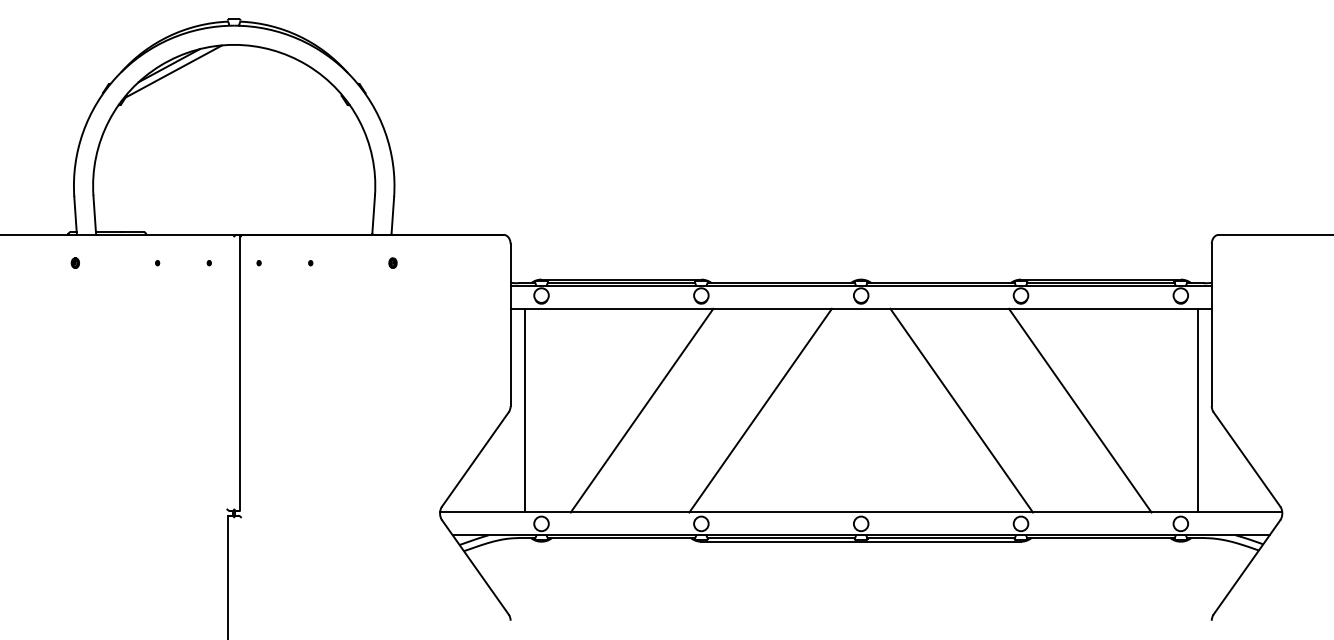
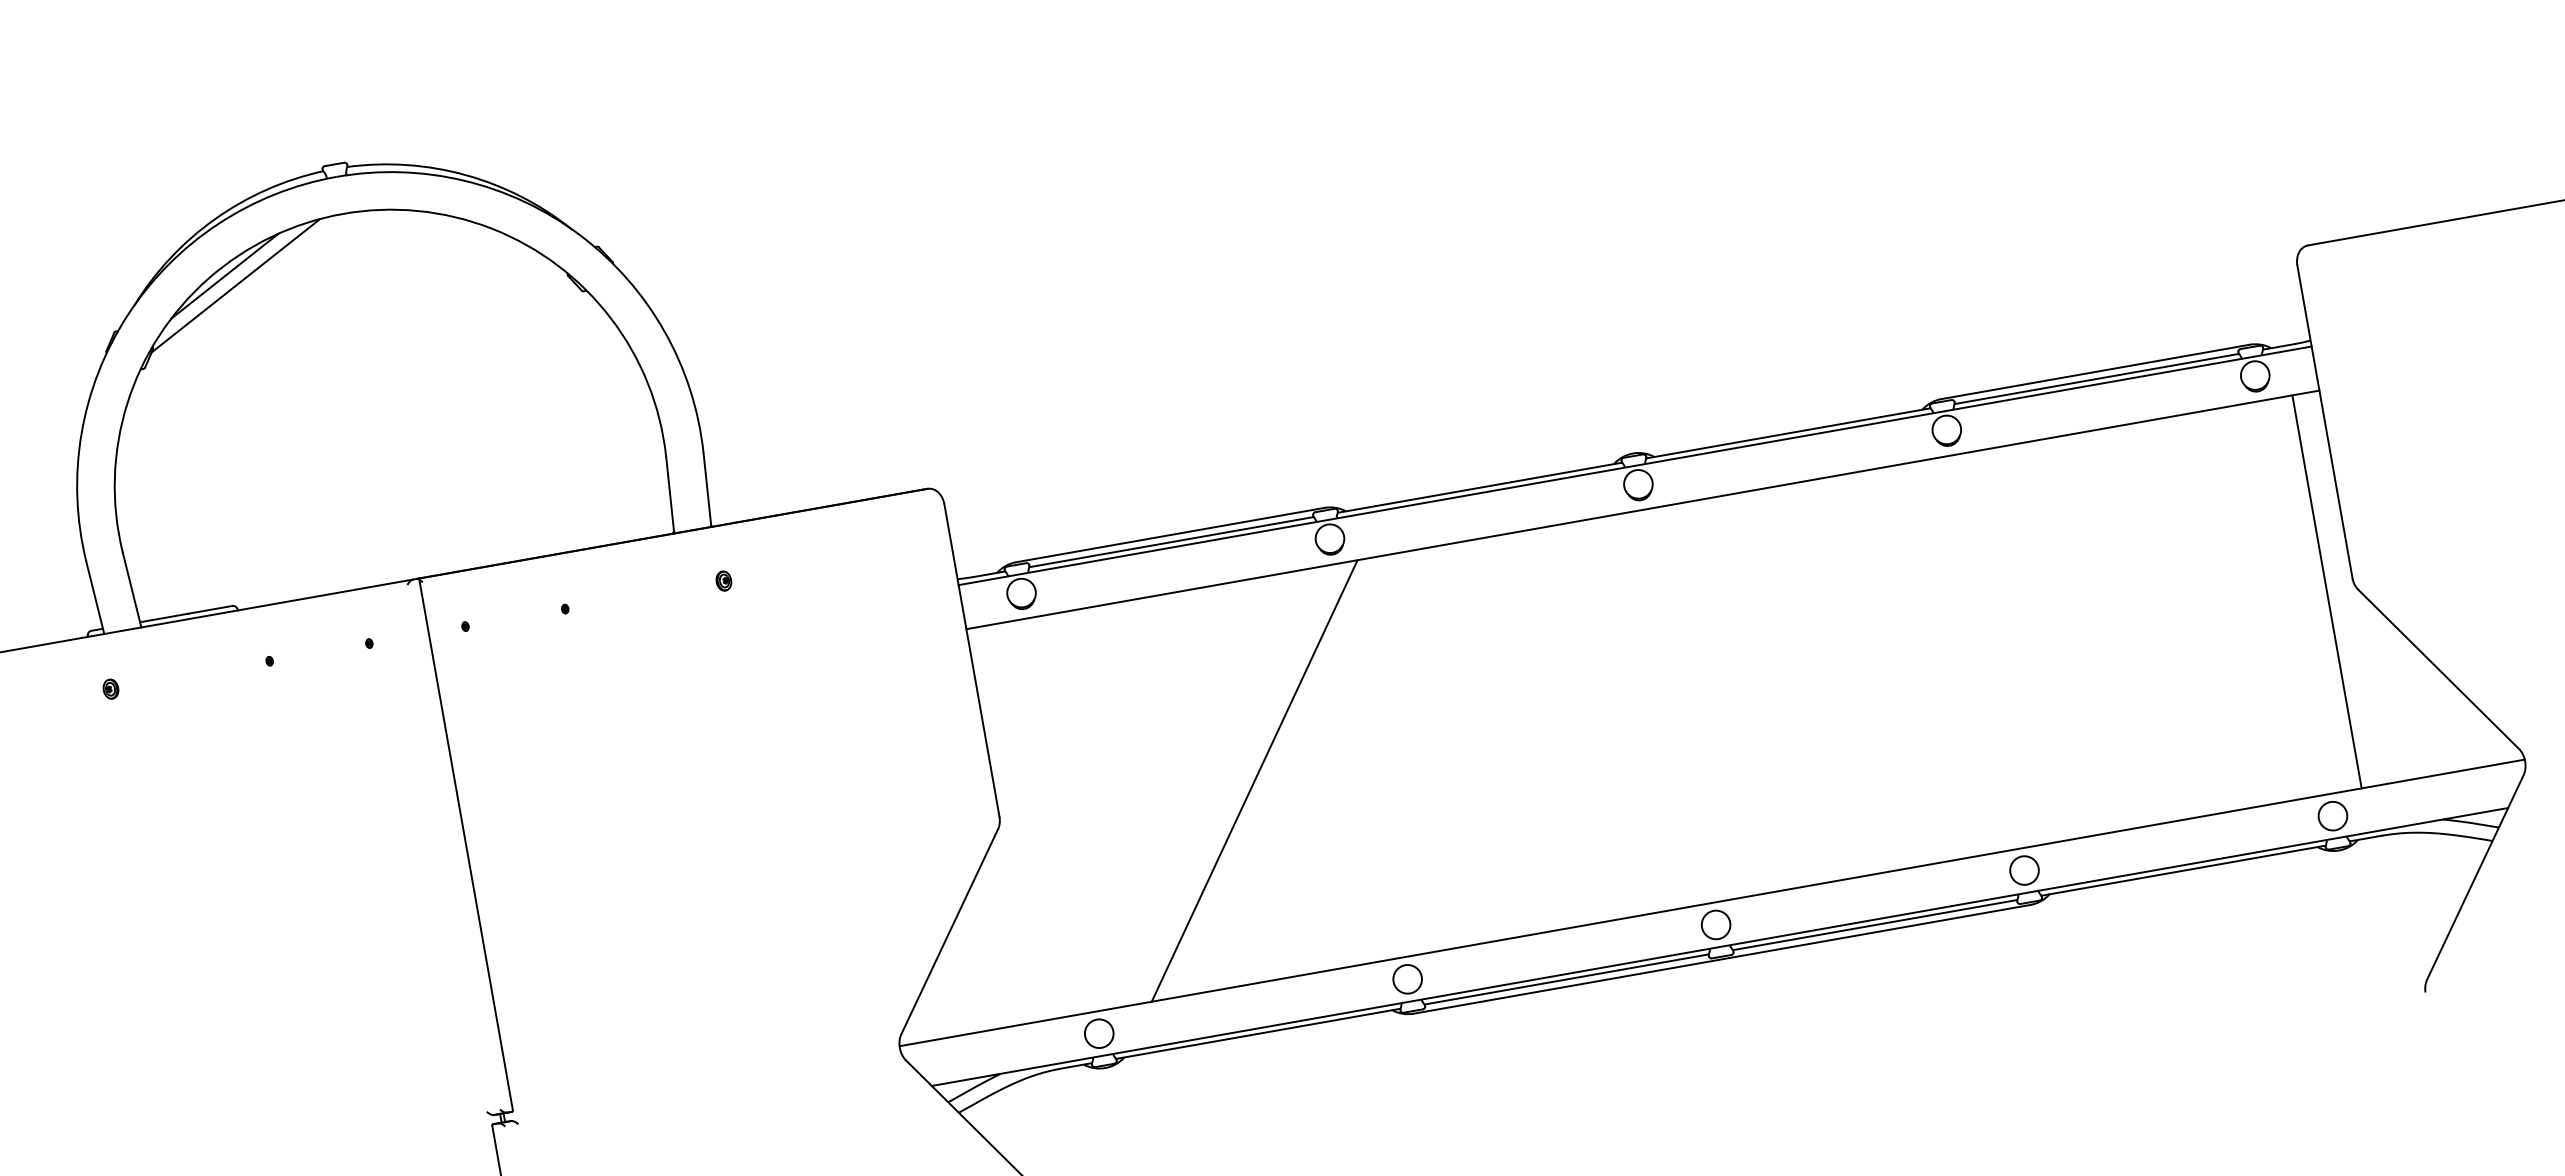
line: (524, 410) -> (1027, 820), removed
line: (760, 410) -> (1483, 740), removed
line: (961, 410) -> (1871, 671), removed
line: (1080, 410) -> (2100, 631), removed

